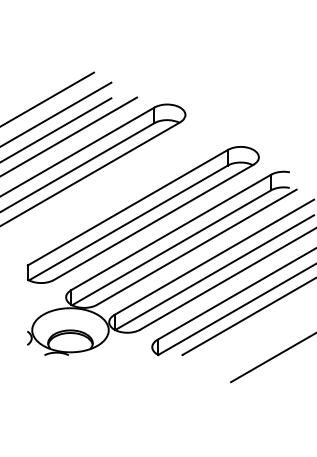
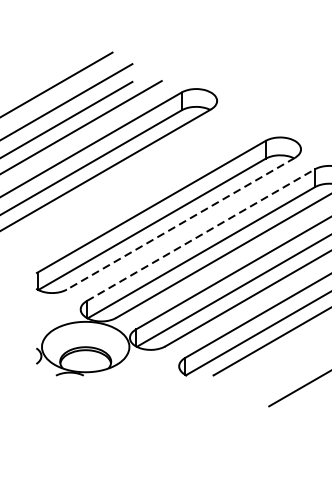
line: (153, 222) -> (180, 223), solid -> dashed
line: (171, 232) -> (201, 235), solid -> dashed

